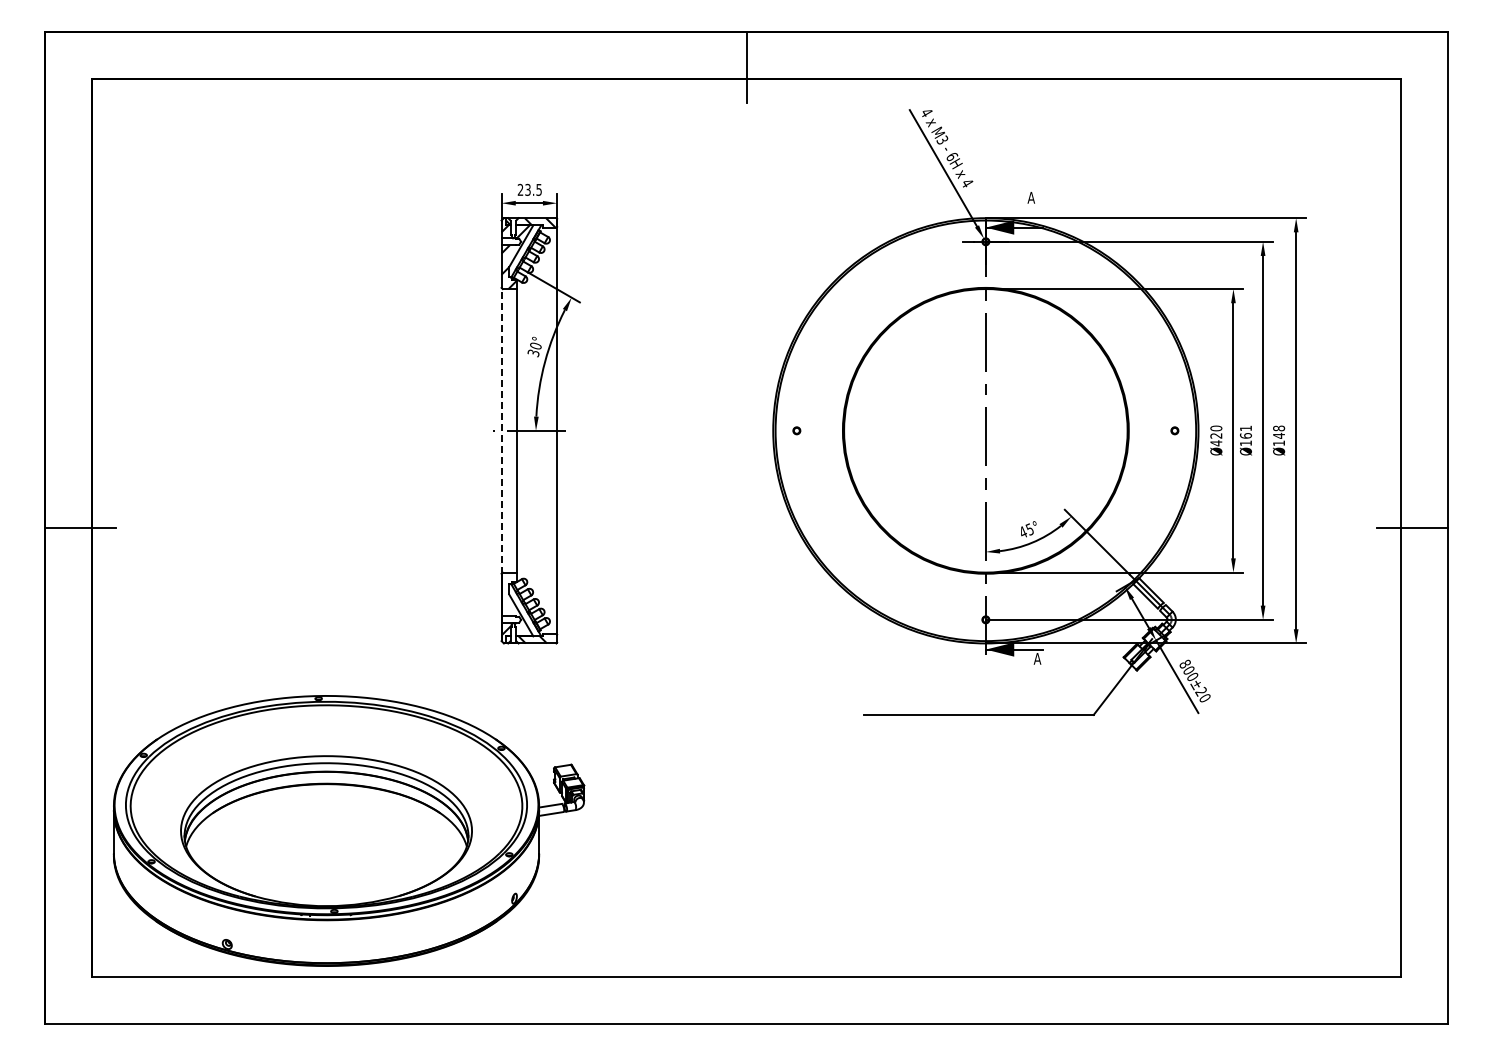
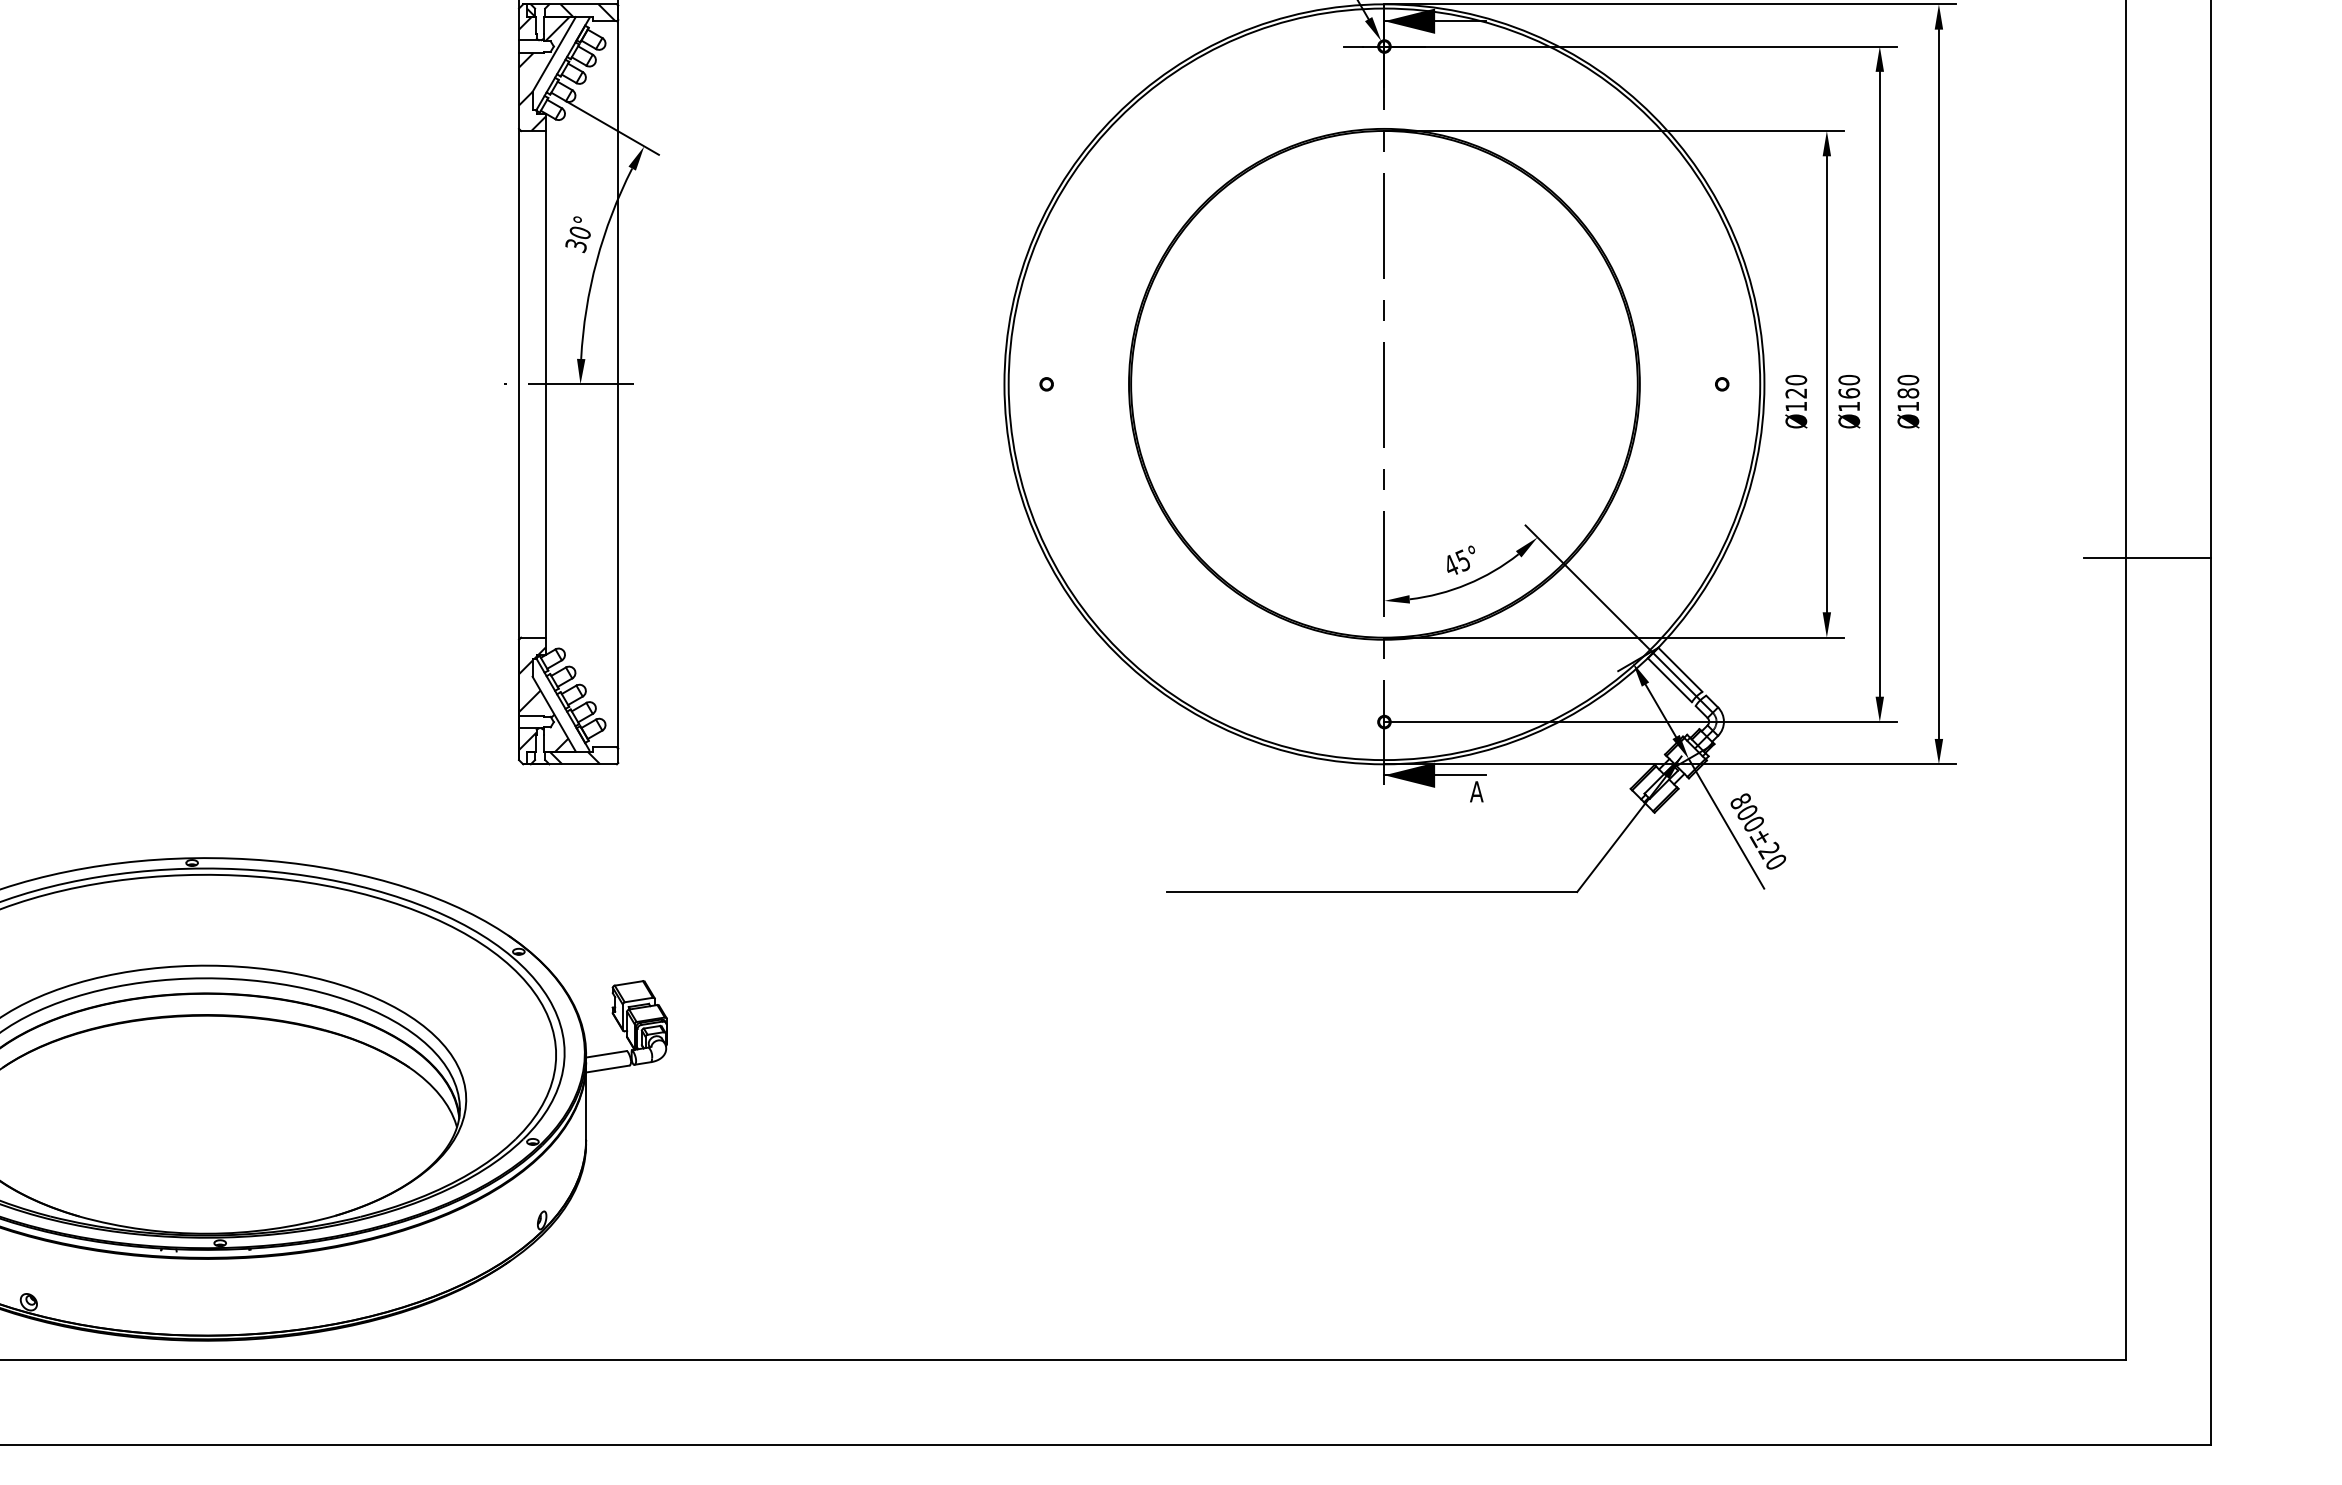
text: (1245, 428) -> (1848, 380), Ø161 -> Ø160
line: (501, 430) -> (518, 383), dashed -> solid
text: (1279, 431) -> (1909, 385), Ø148 -> Ø180
text: (1216, 443) -> (1796, 406), Ø420 -> Ø120
hatch: (515, 607) -> (543, 700), added

